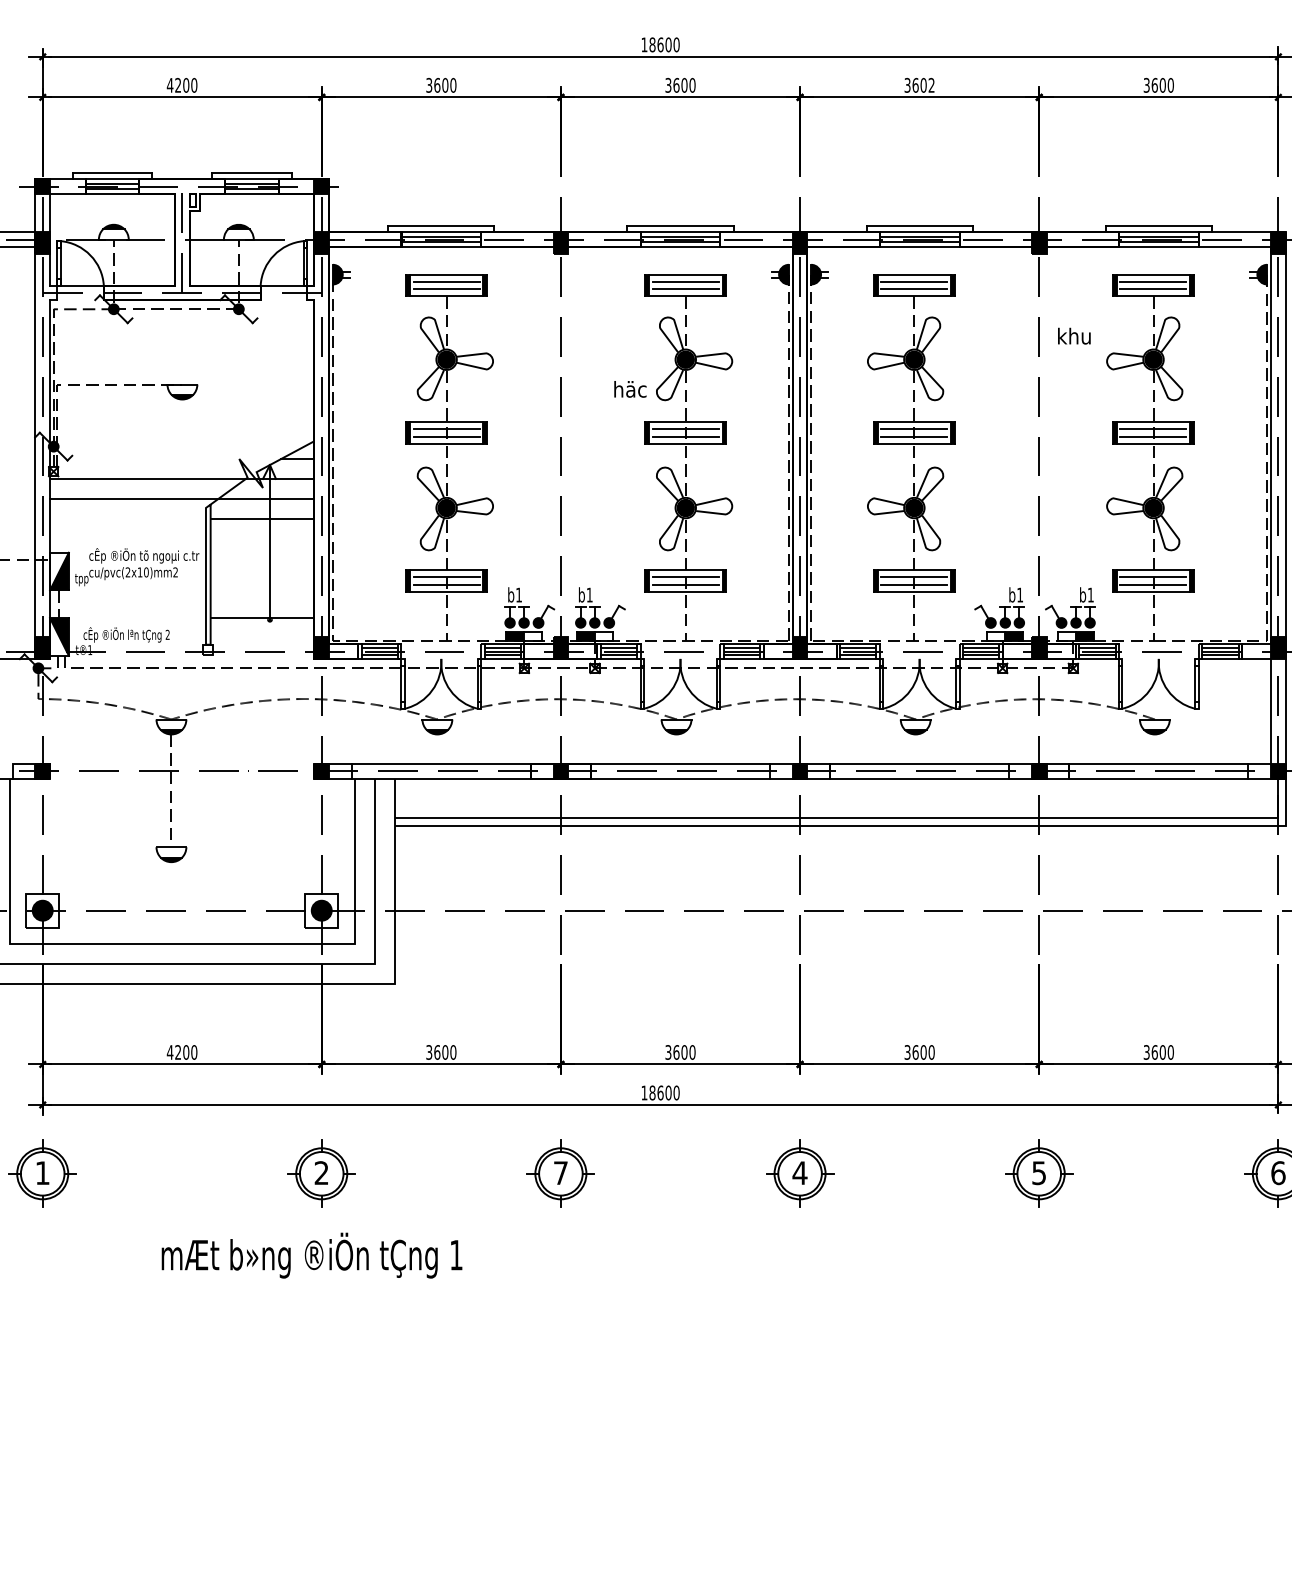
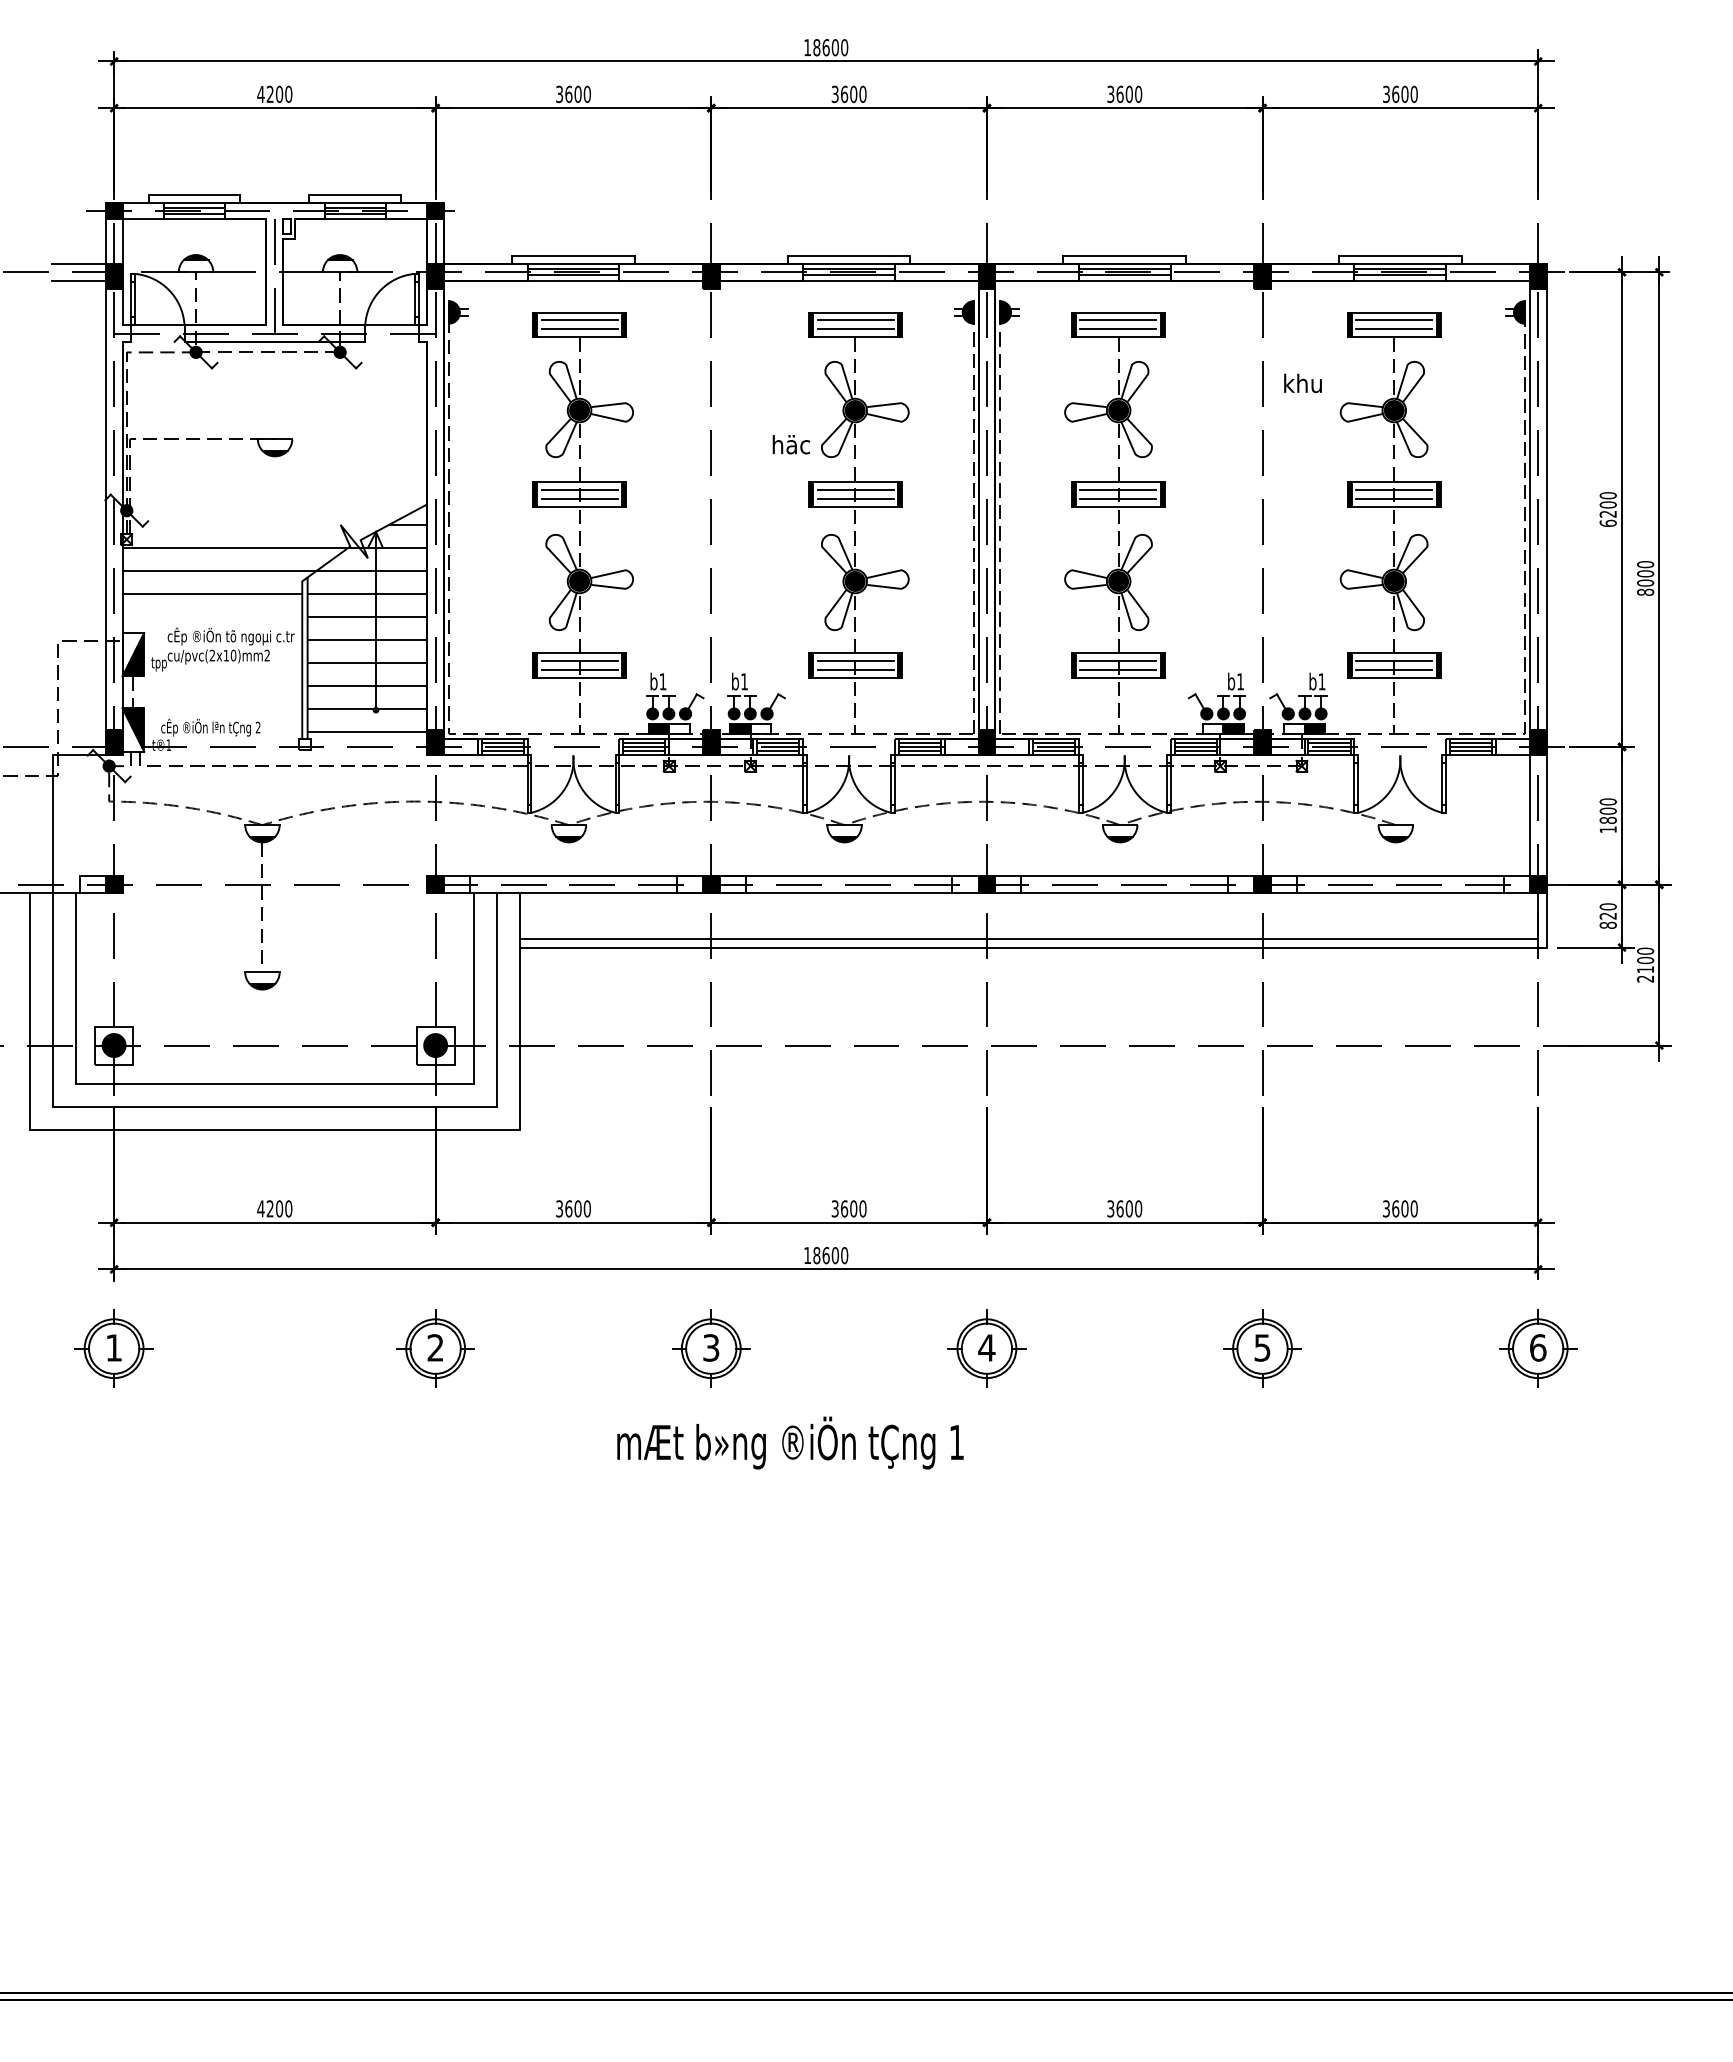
text: (931, 85) -> (1138, 94), 3602 -> 3600
line: (128, 518) -> (212, 593), added
line: (262, 538) -> (367, 616), added
line: (262, 558) -> (367, 639), added
line: (262, 578) -> (367, 662), added
line: (262, 598) -> (367, 685), added
line: (262, 638) -> (367, 731), added
text: (561, 1172) -> (711, 1347), 7 -> 3
text: (312, 1255) -> (790, 1442), moved

